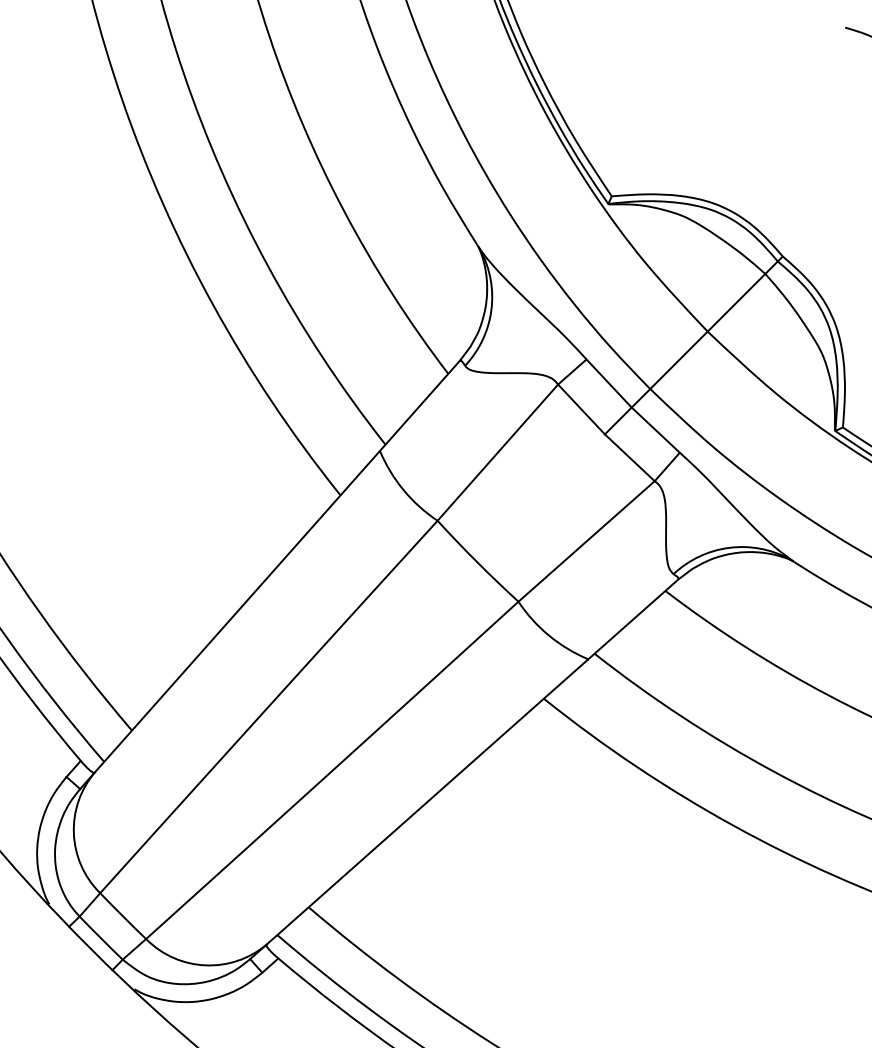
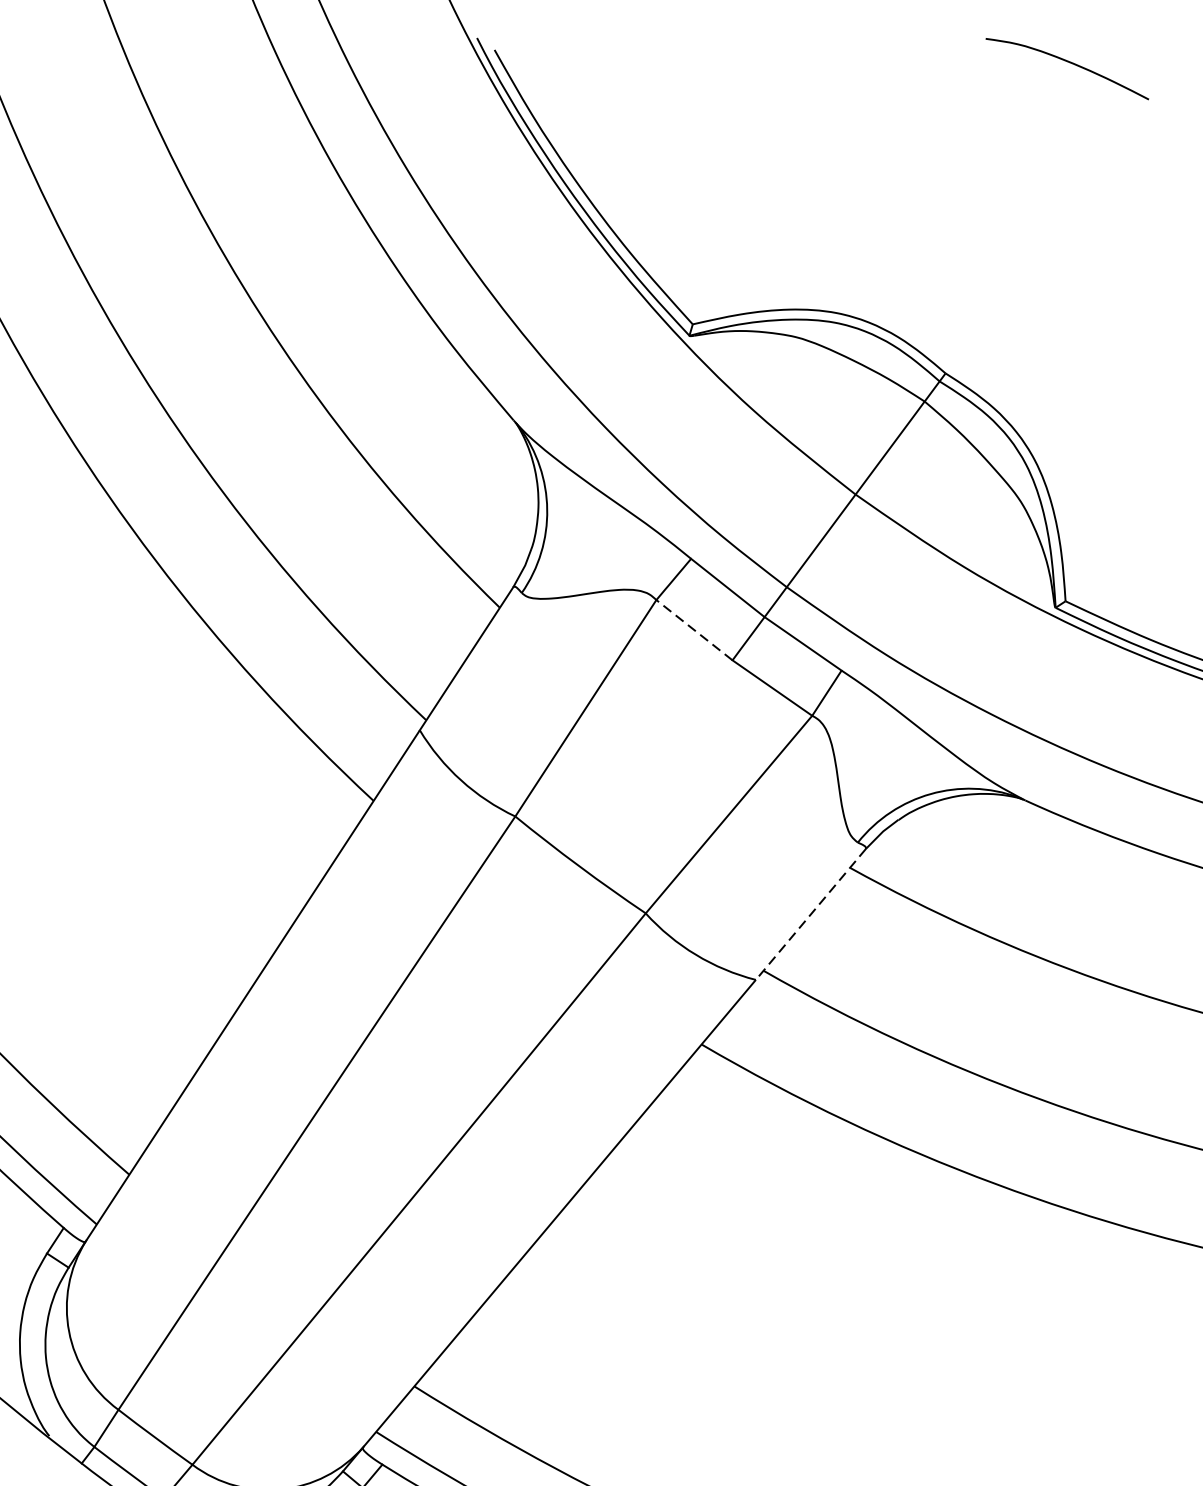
line: (581, 409) -> (694, 630), solid -> dashed
line: (632, 619) -> (809, 914), solid -> dashed

